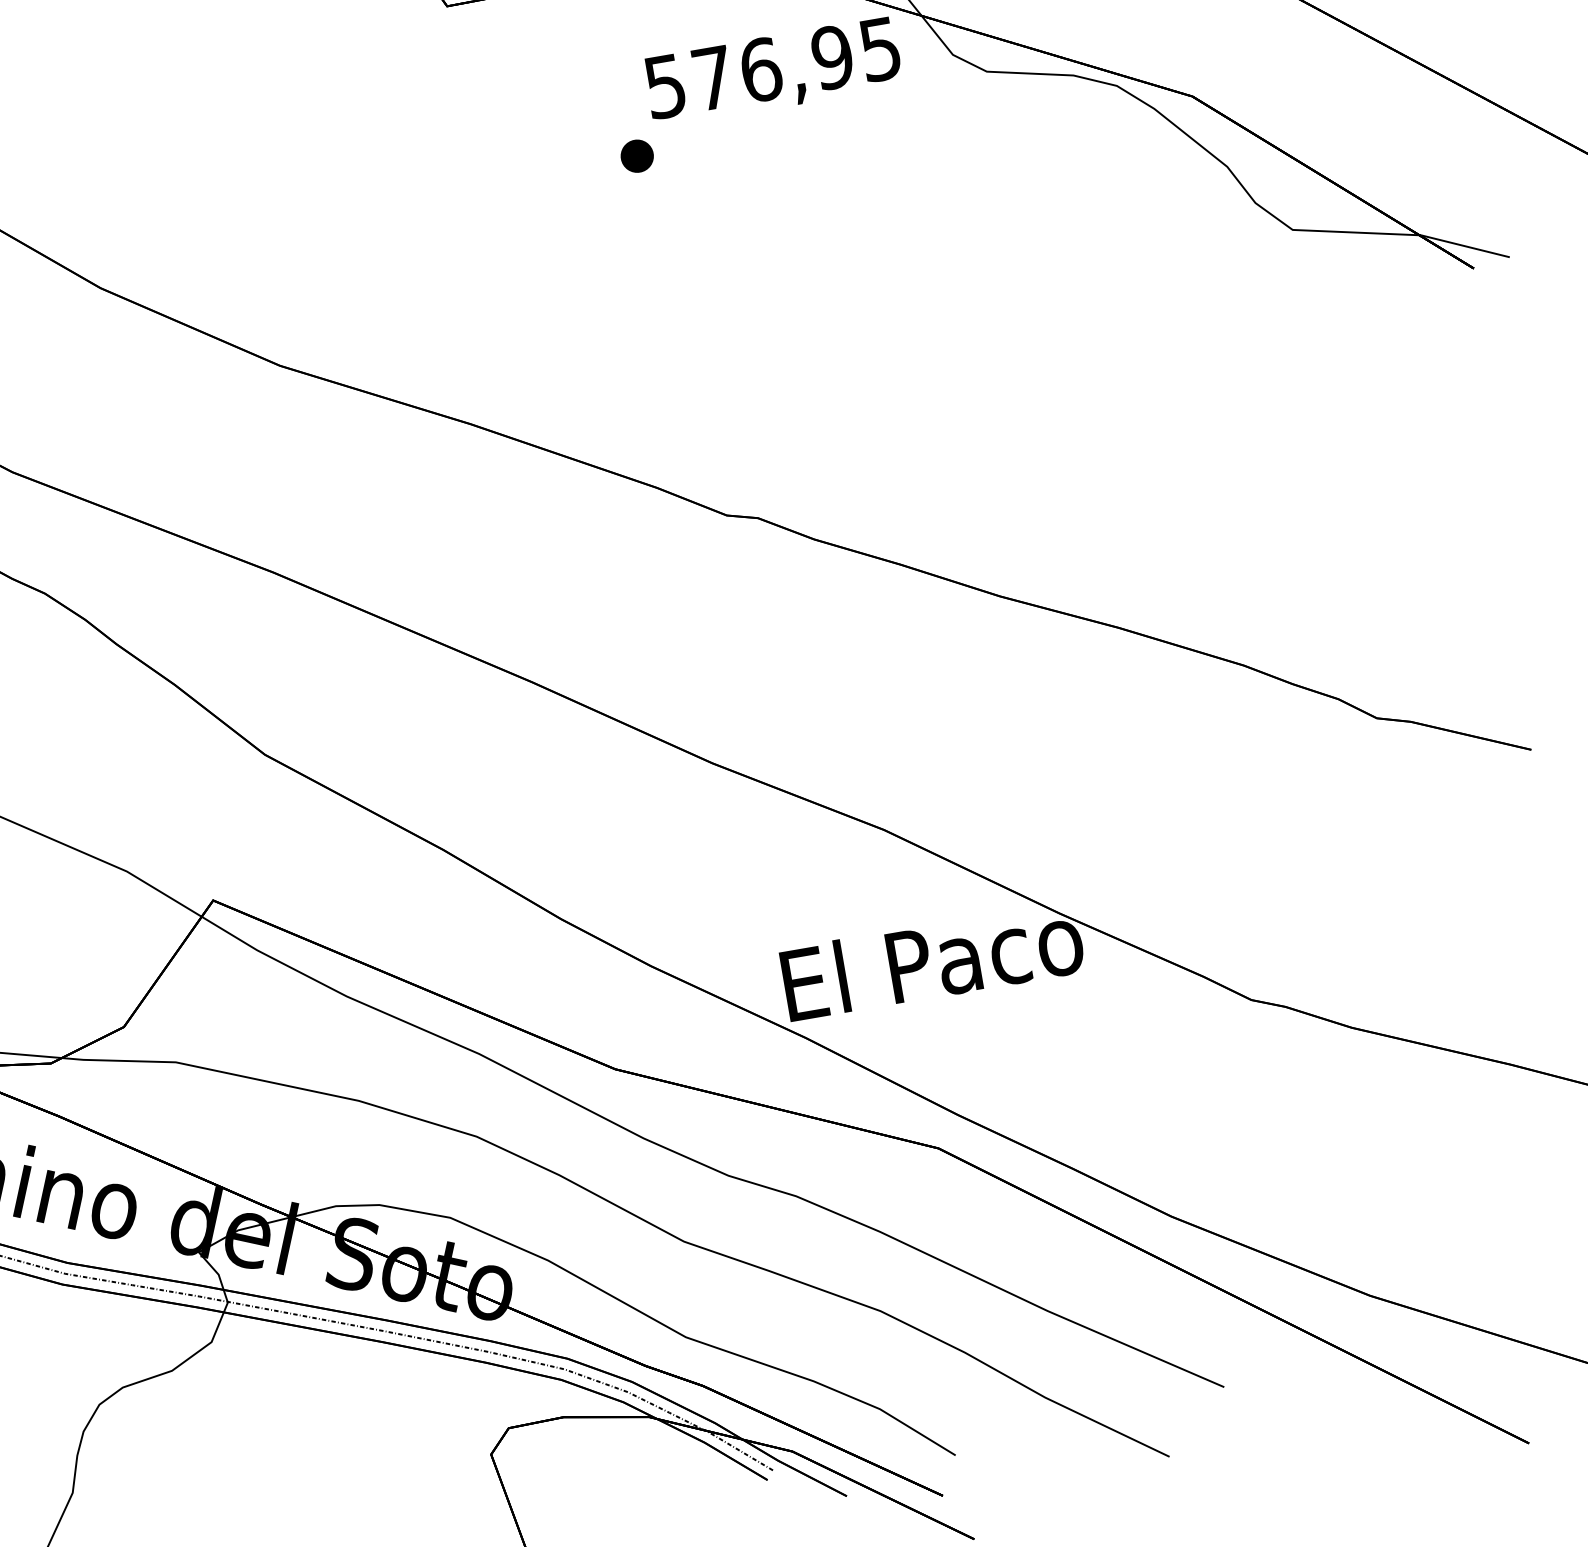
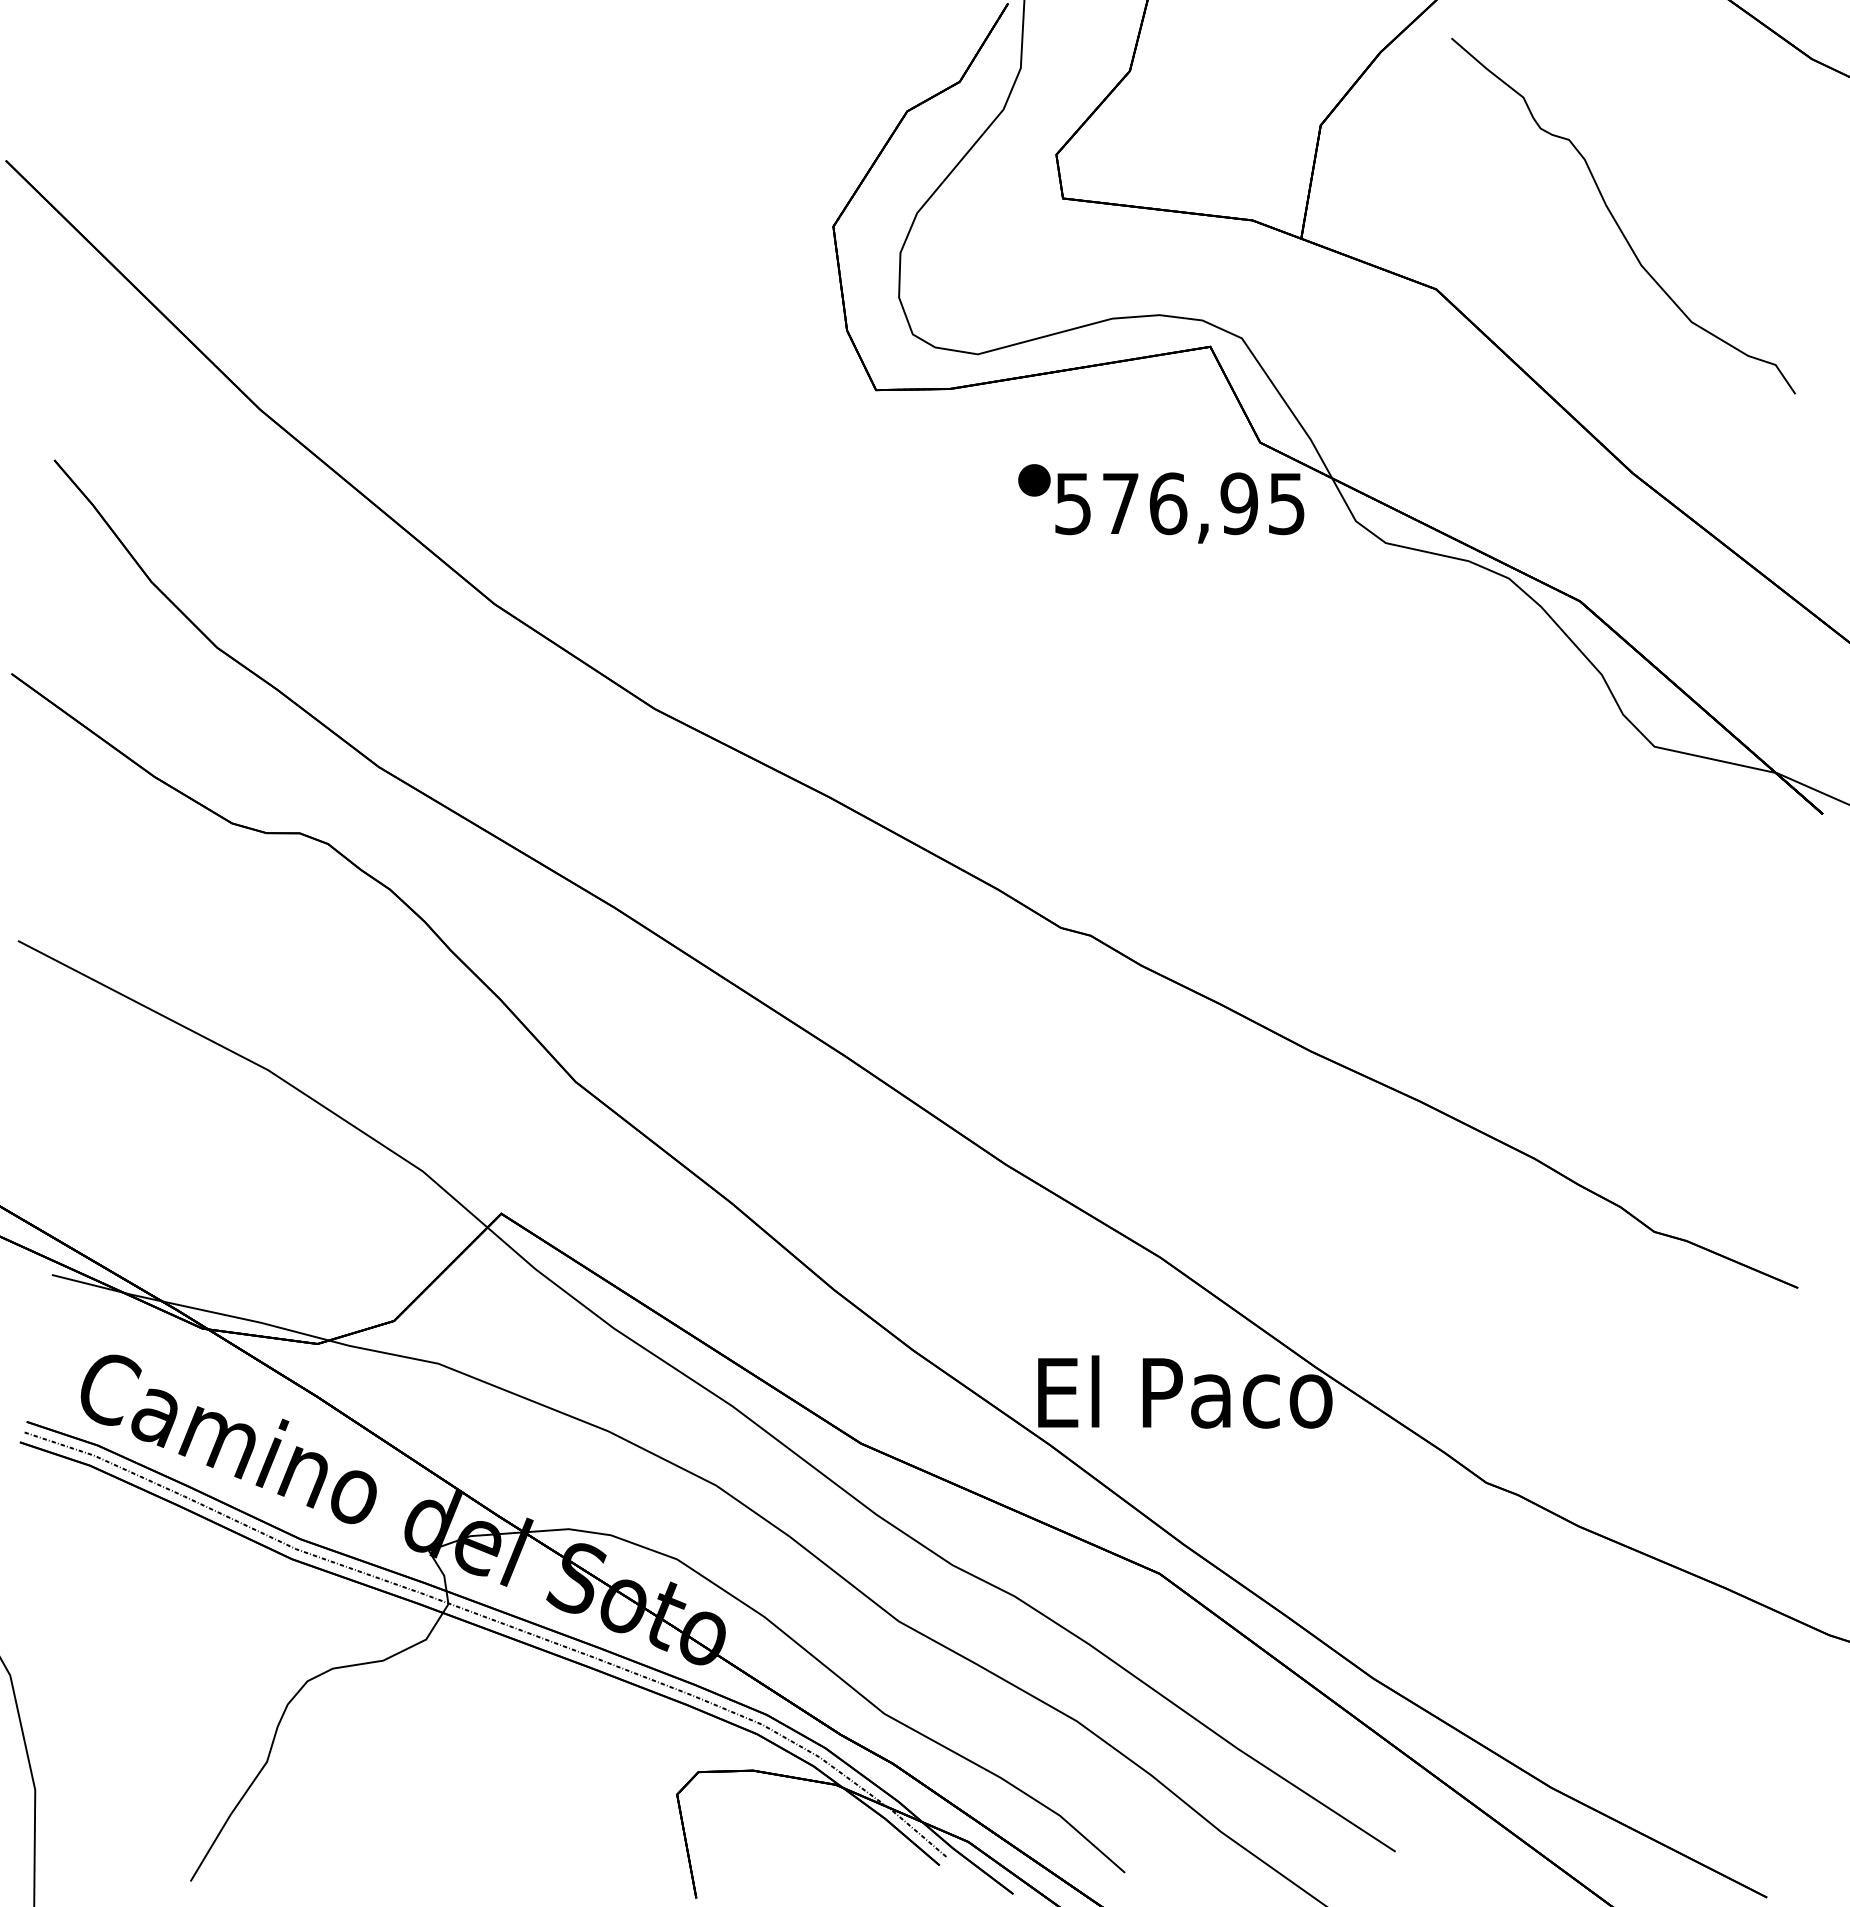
part: (637, 156) -> (1034, 480), moved

